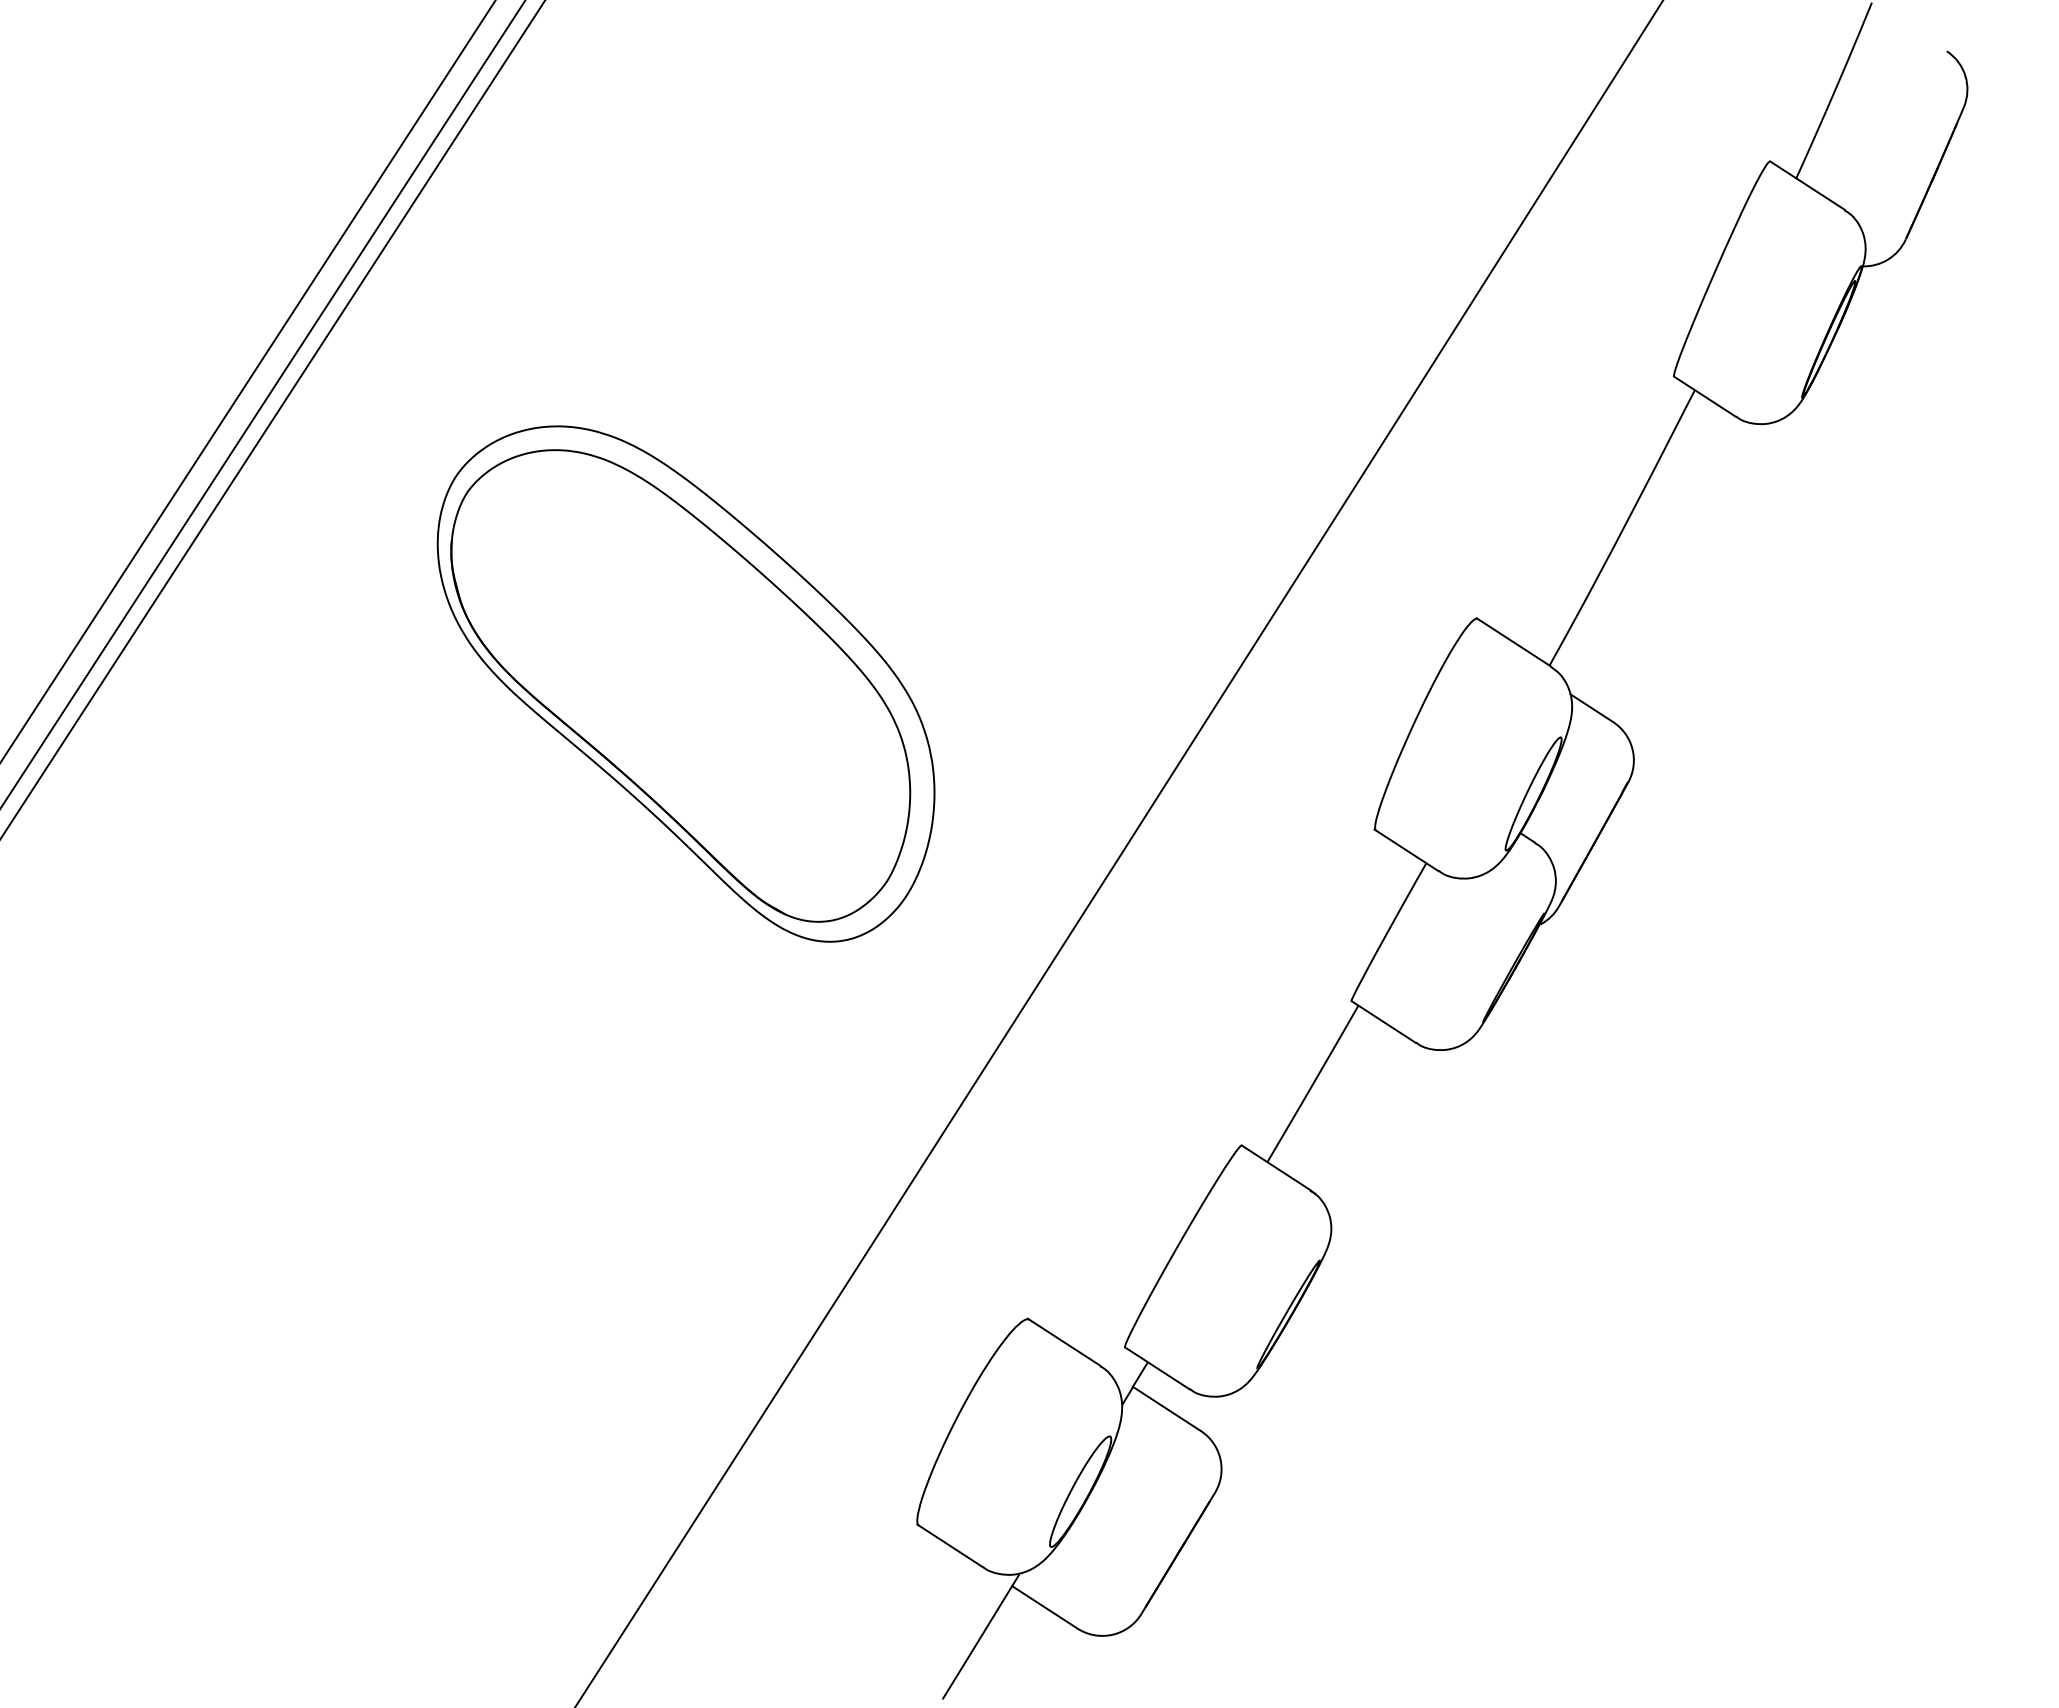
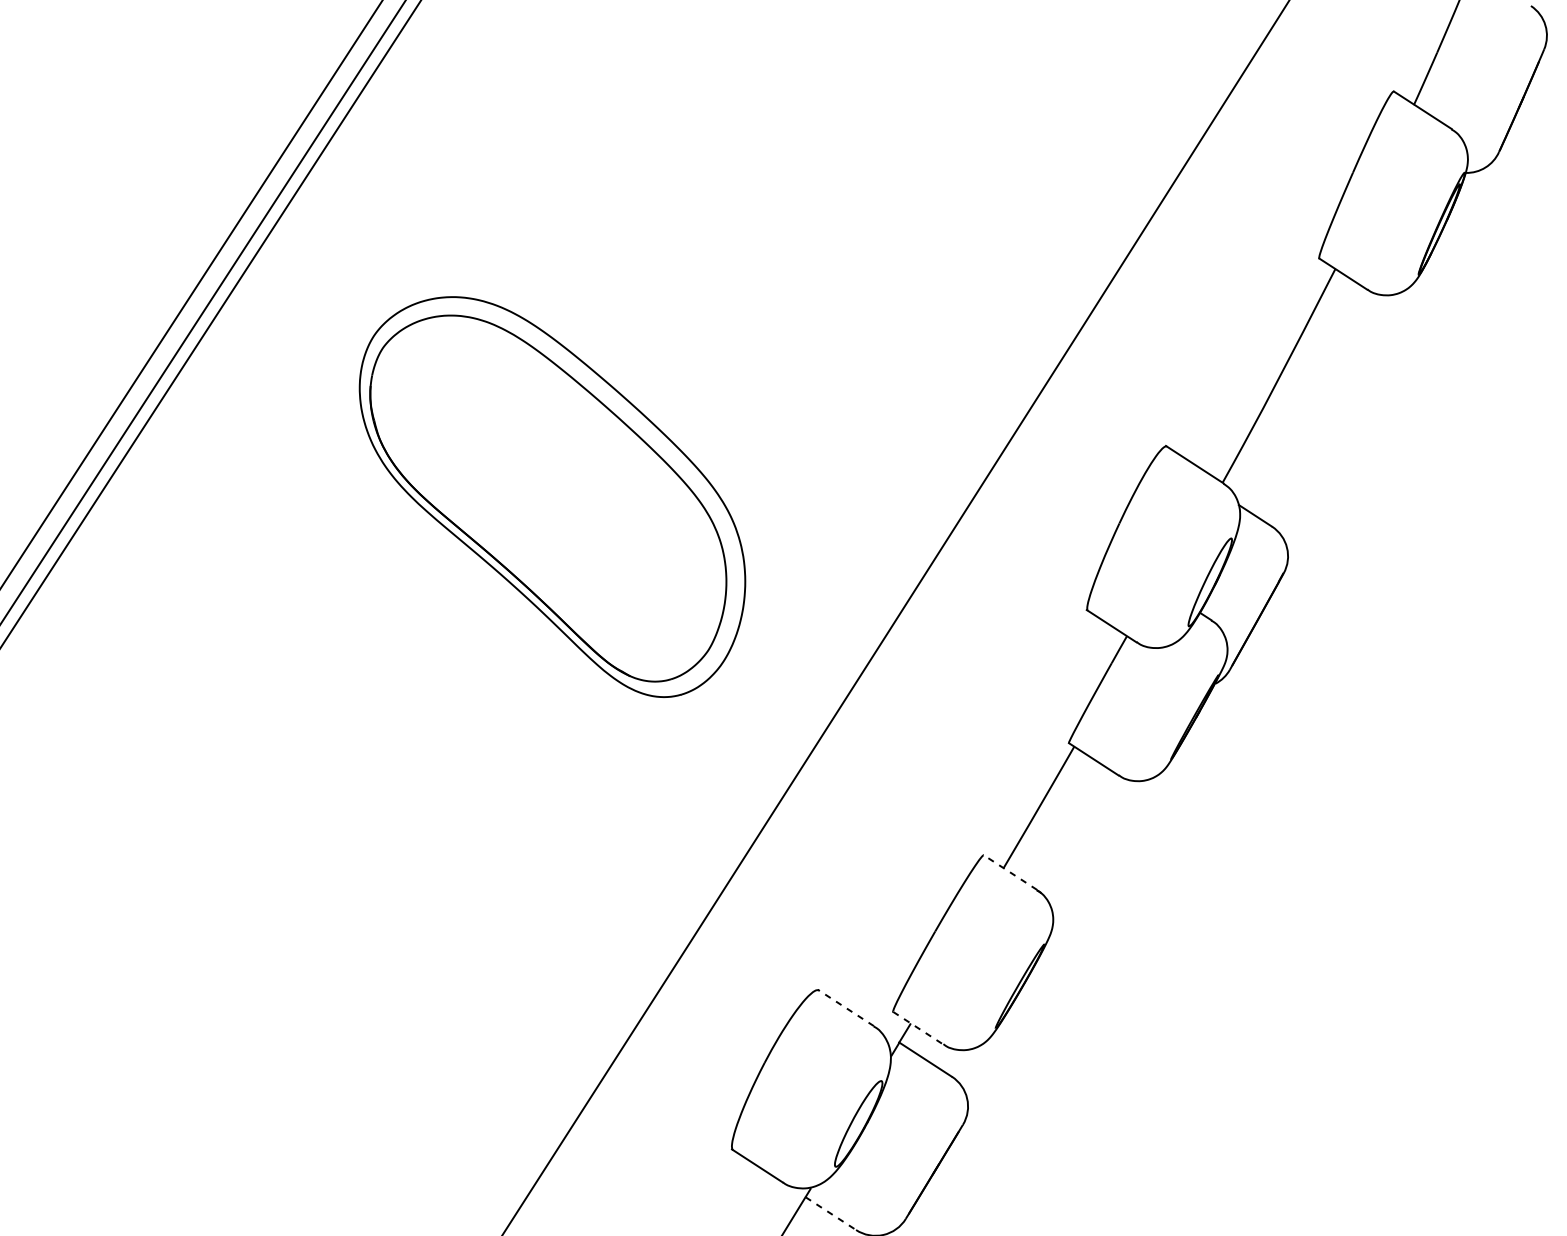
line: (1276, 1167) -> (1010, 872), solid -> dashed
line: (1063, 1341) -> (845, 1007), solid -> dashed
line: (1157, 1368) -> (918, 1028), solid -> dashed
line: (1044, 1607) -> (830, 1213), solid -> dashed

